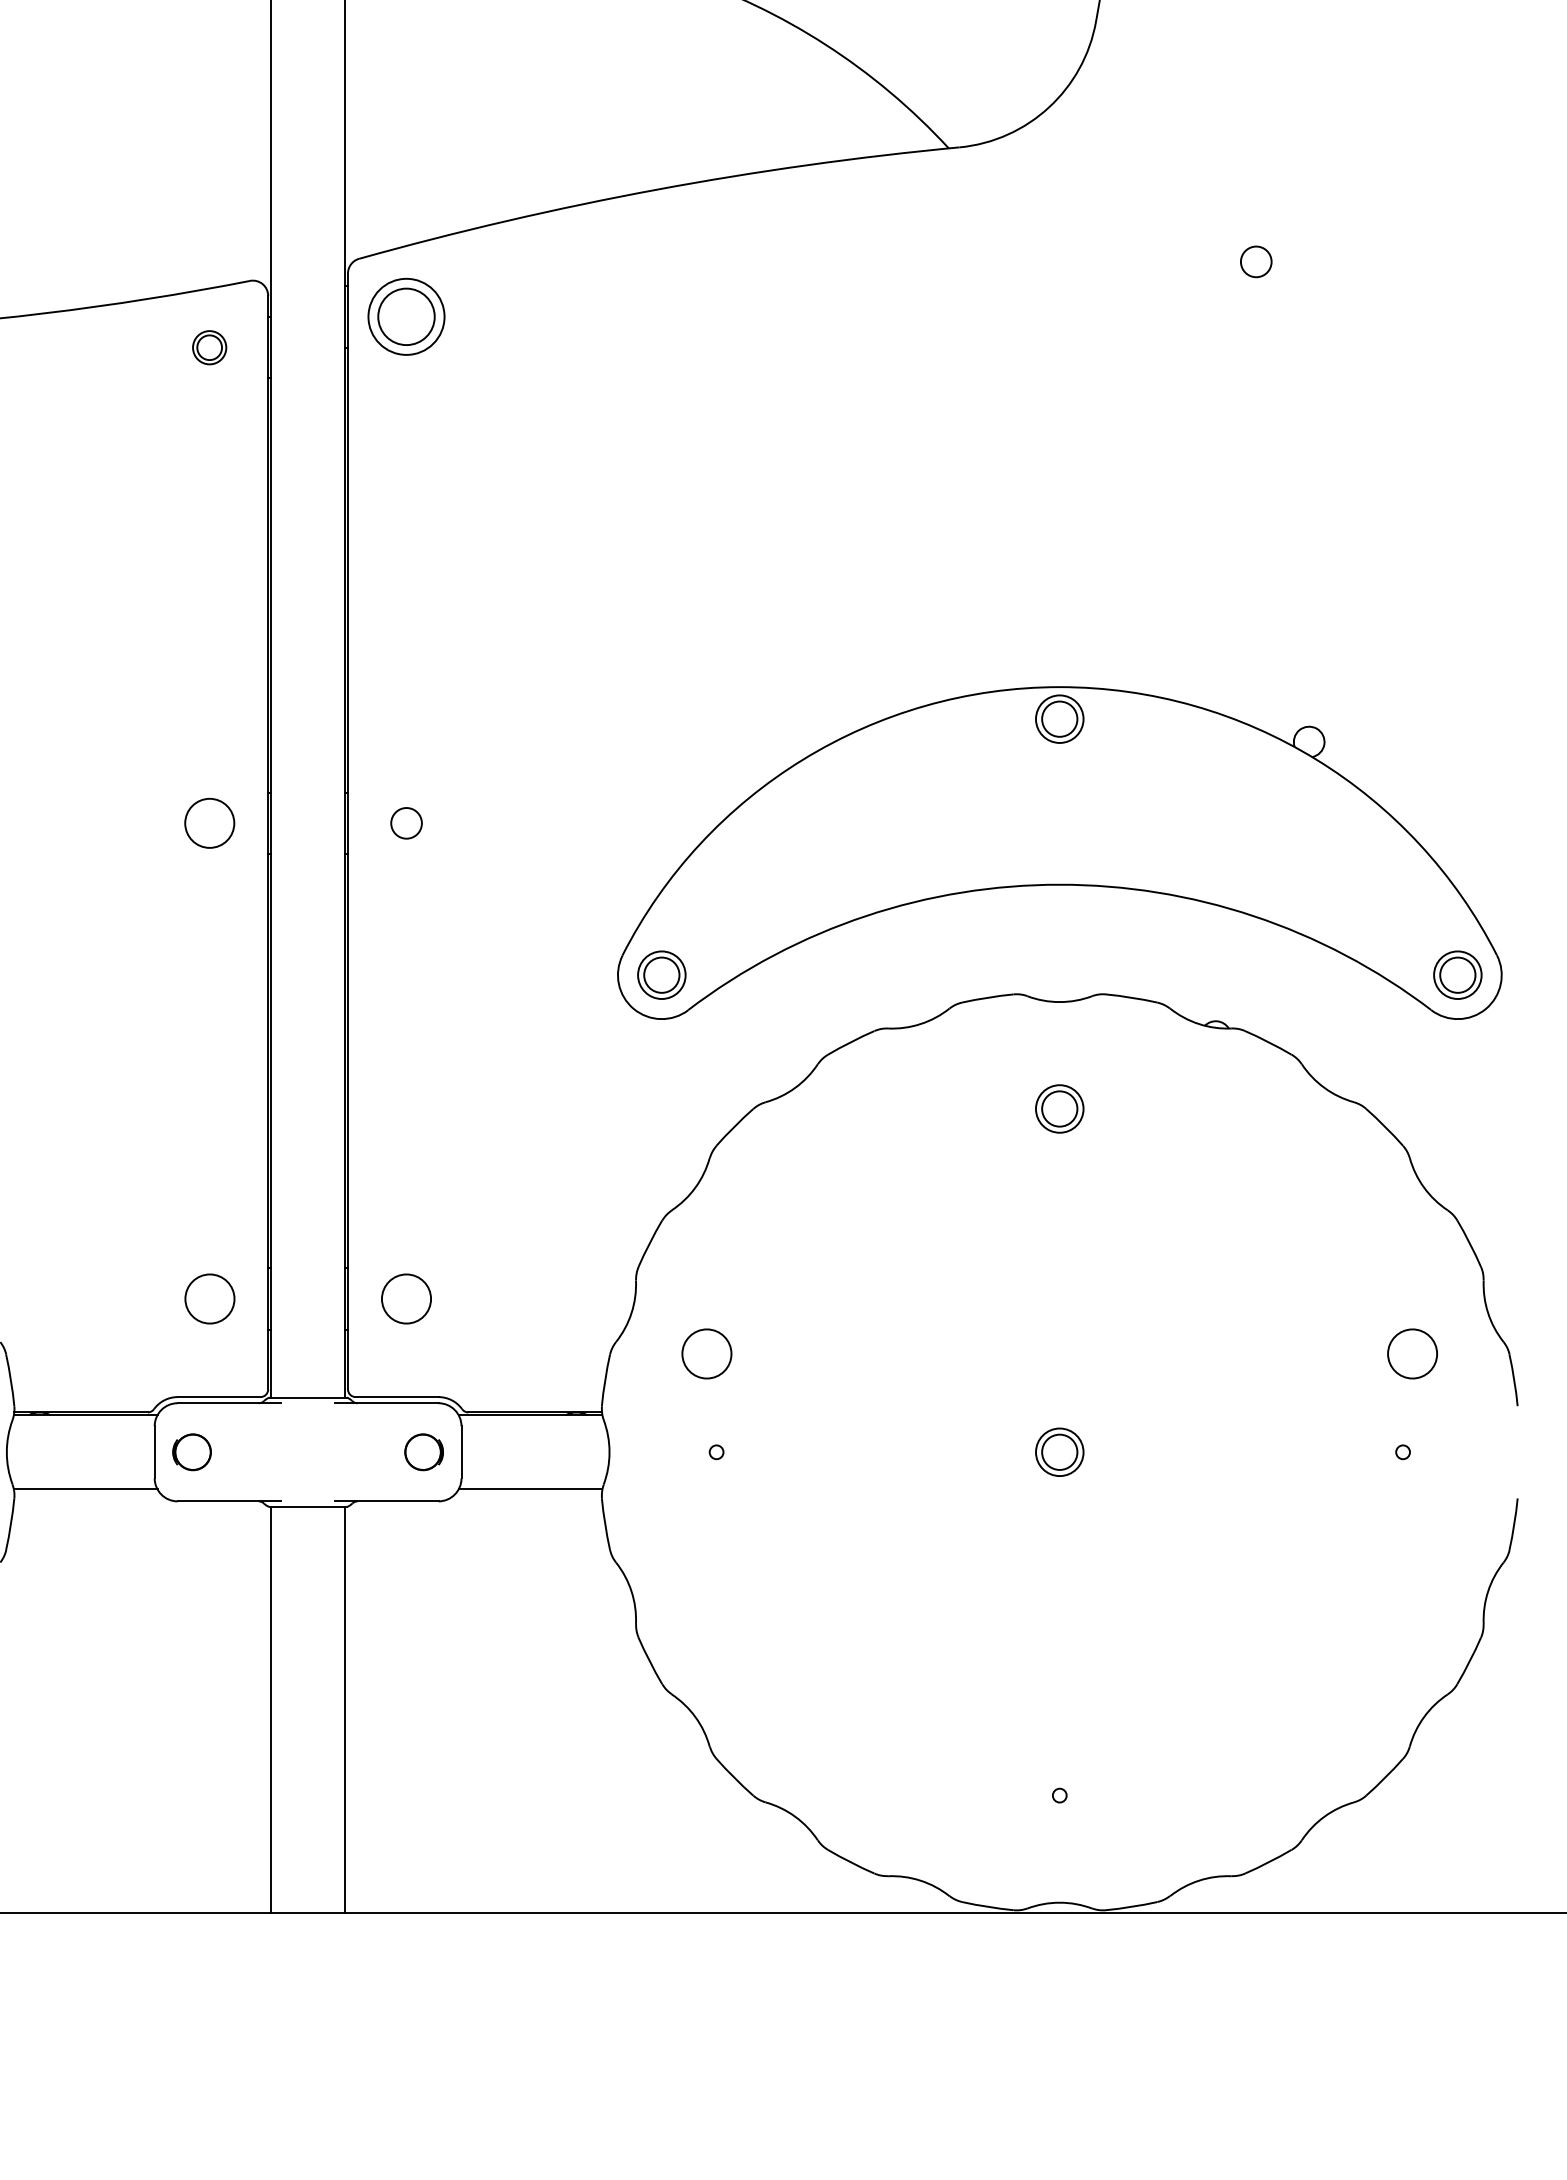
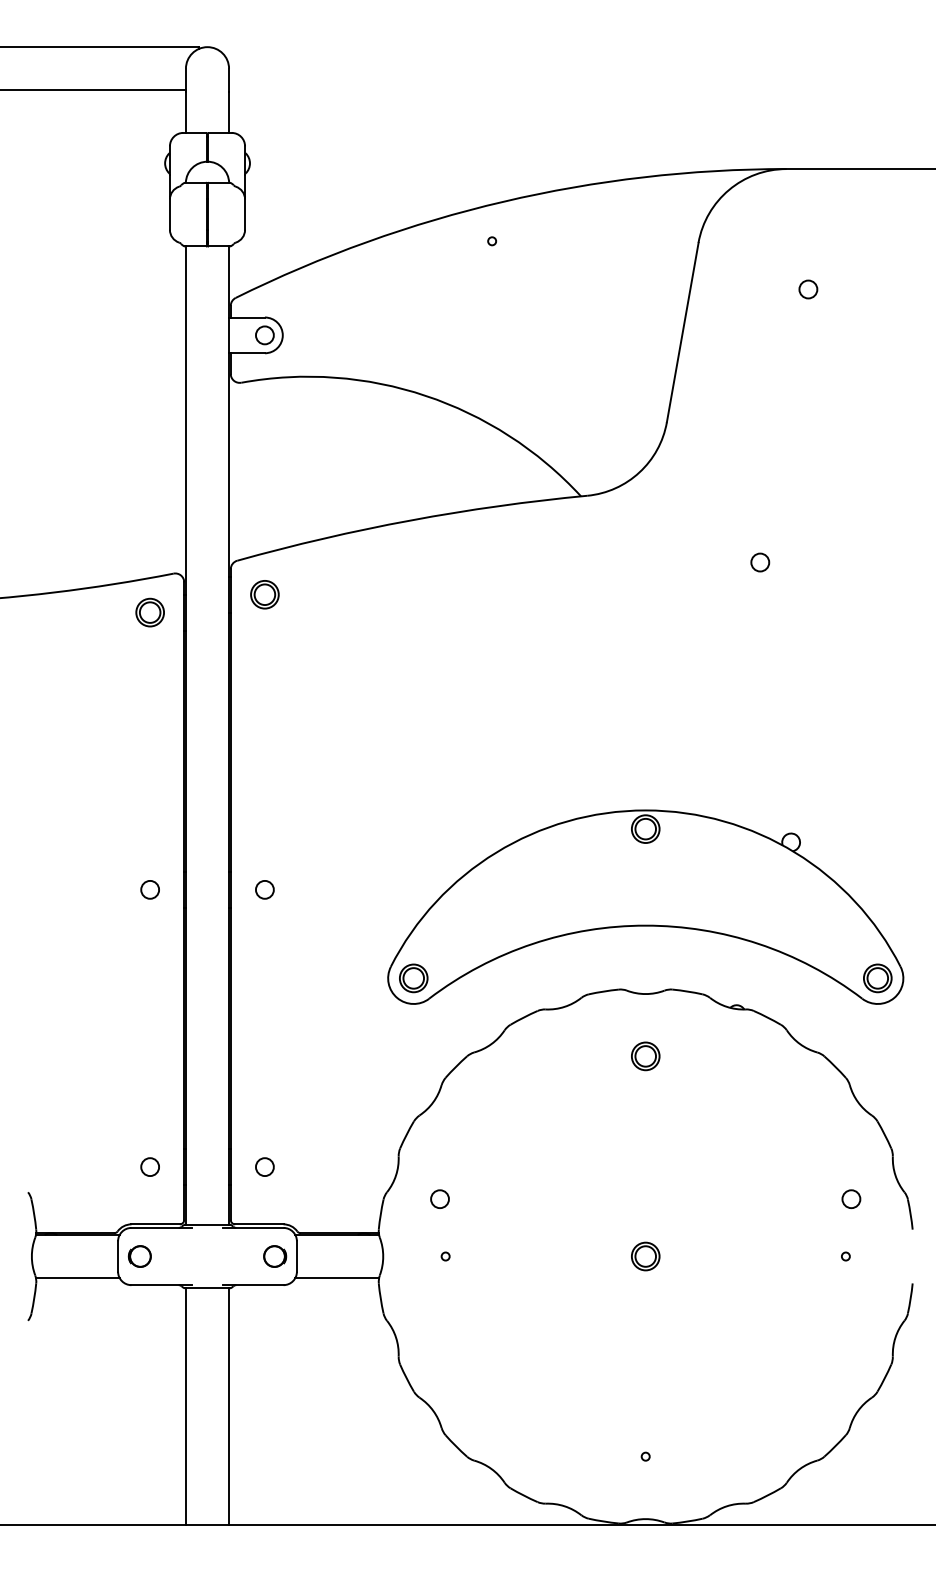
part: (405, 316) -> (264, 594), size x0.62
part: (208, 347) -> (149, 612), size x1.43
circle: (210, 822) -> (150, 889), size x0.62
circle: (208, 1297) -> (149, 1166), size x0.62
circle: (405, 1297) -> (264, 1166), size x0.62
circle: (706, 1354) -> (439, 1199), size x0.62
circle: (1412, 1354) -> (851, 1199), size x0.62

